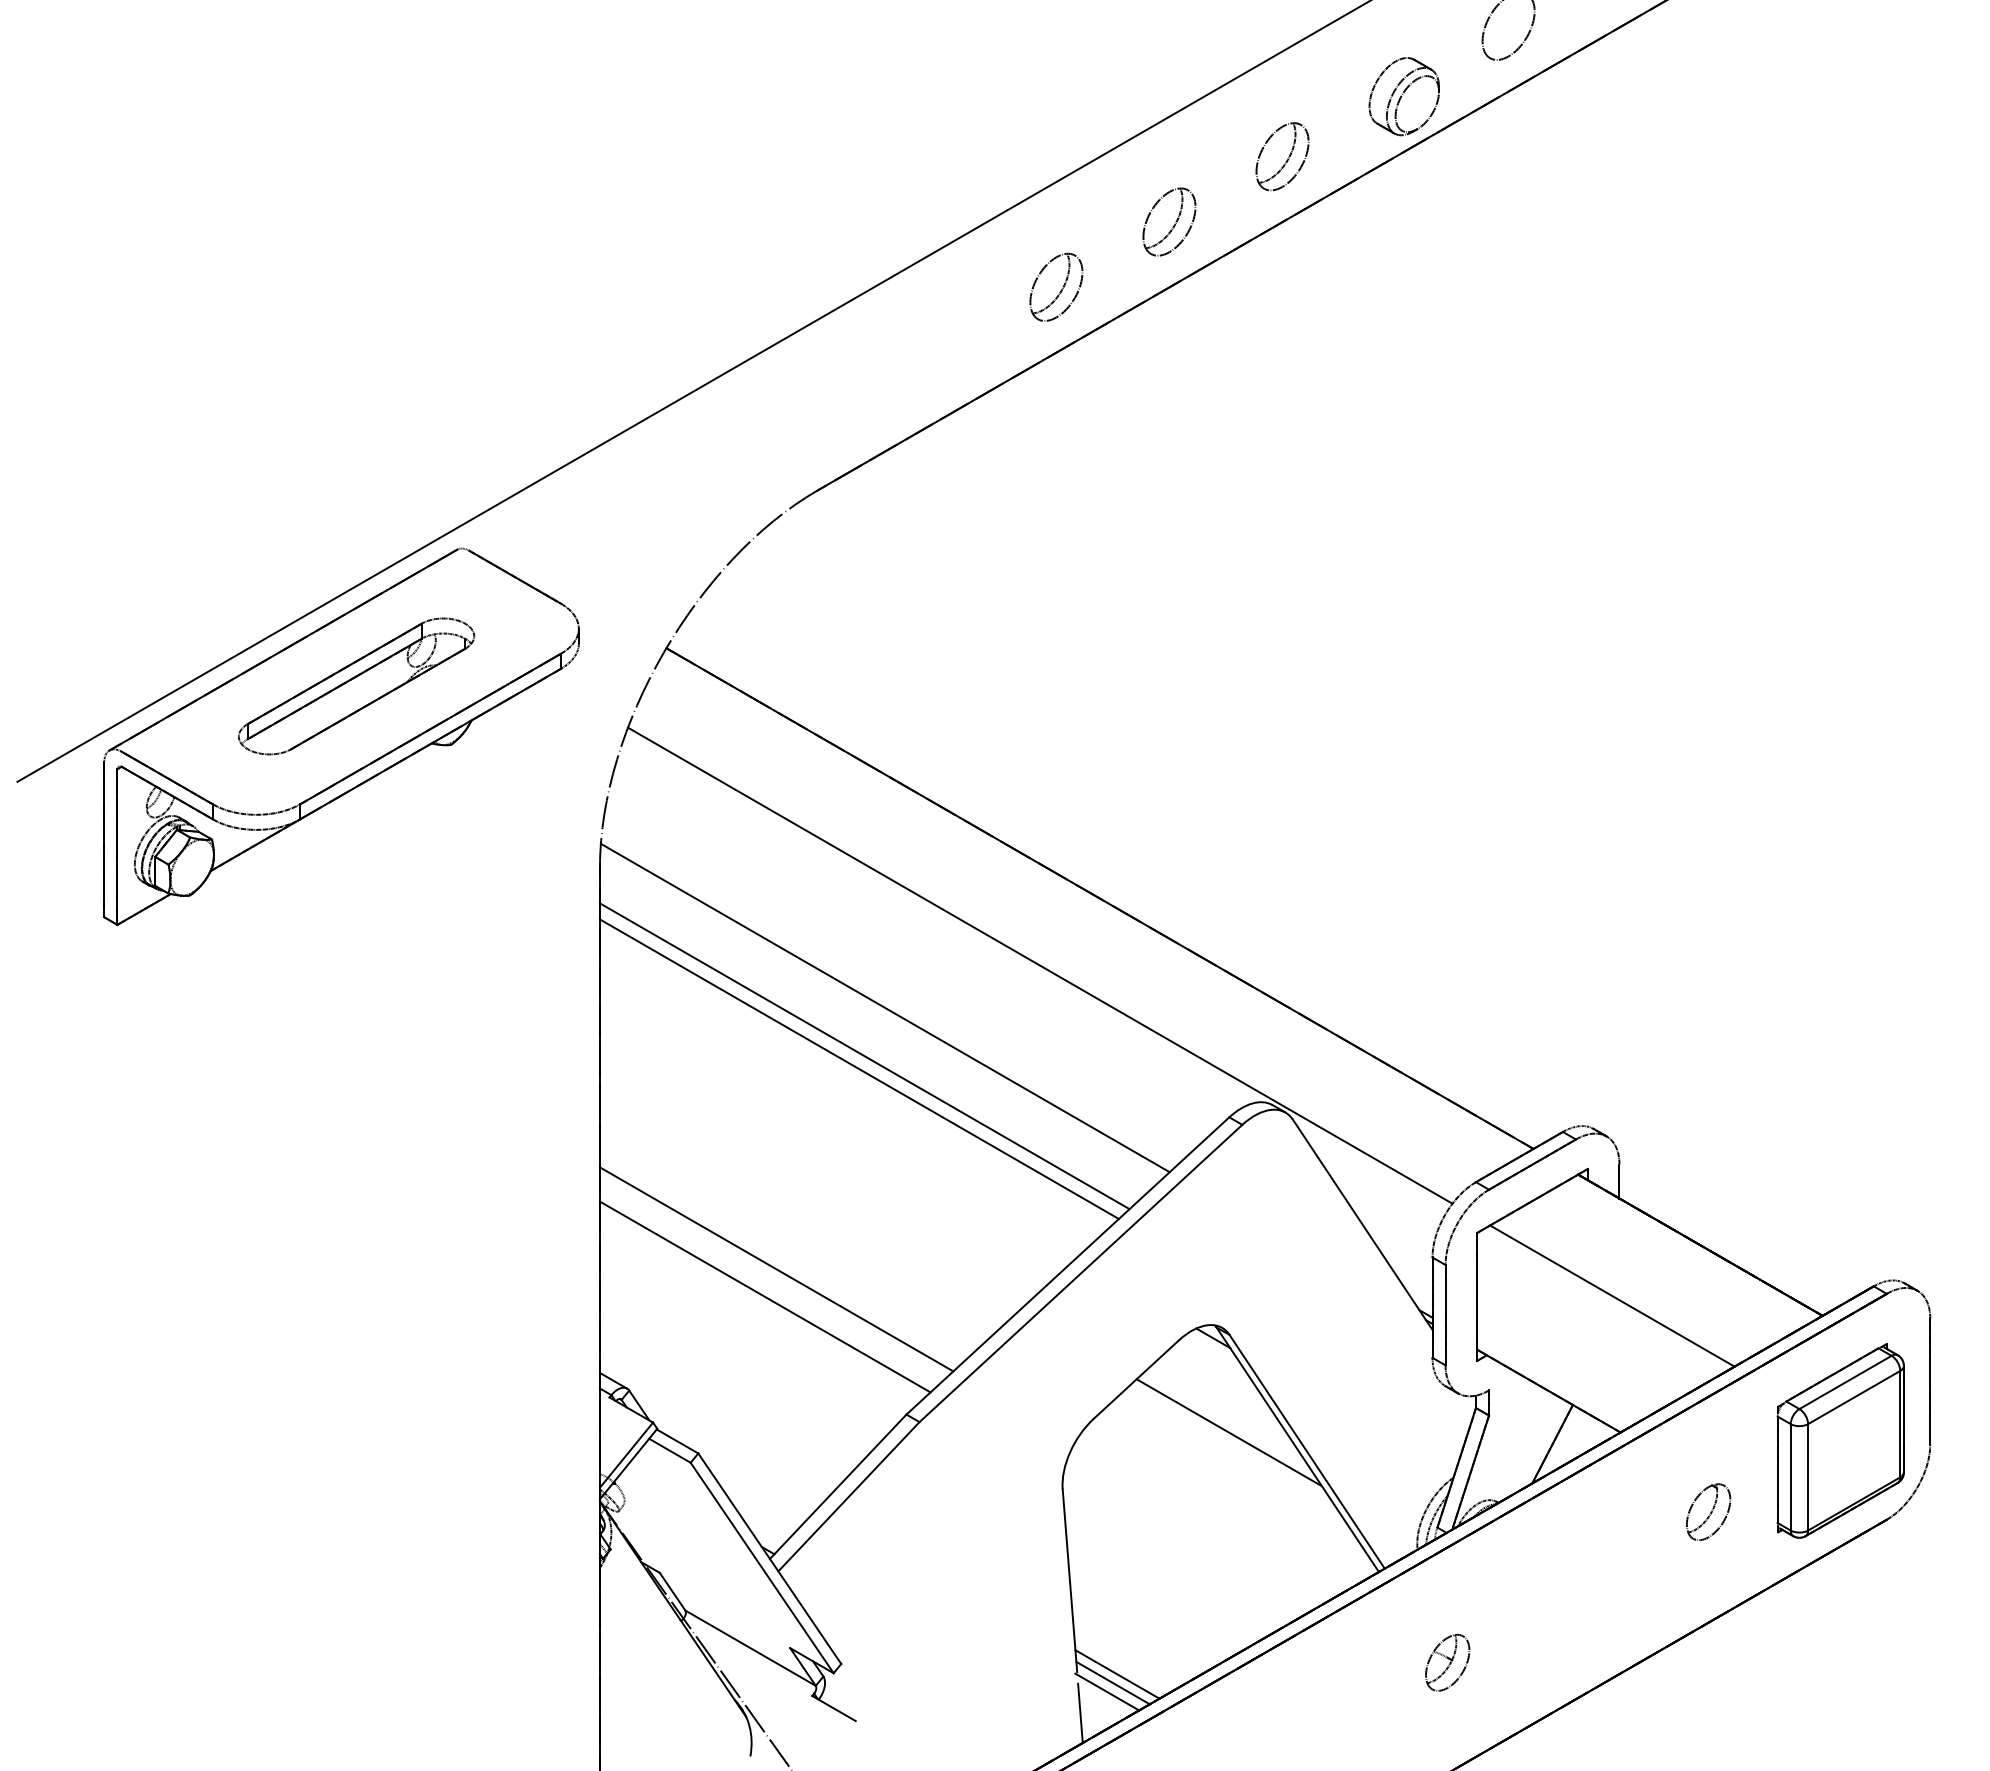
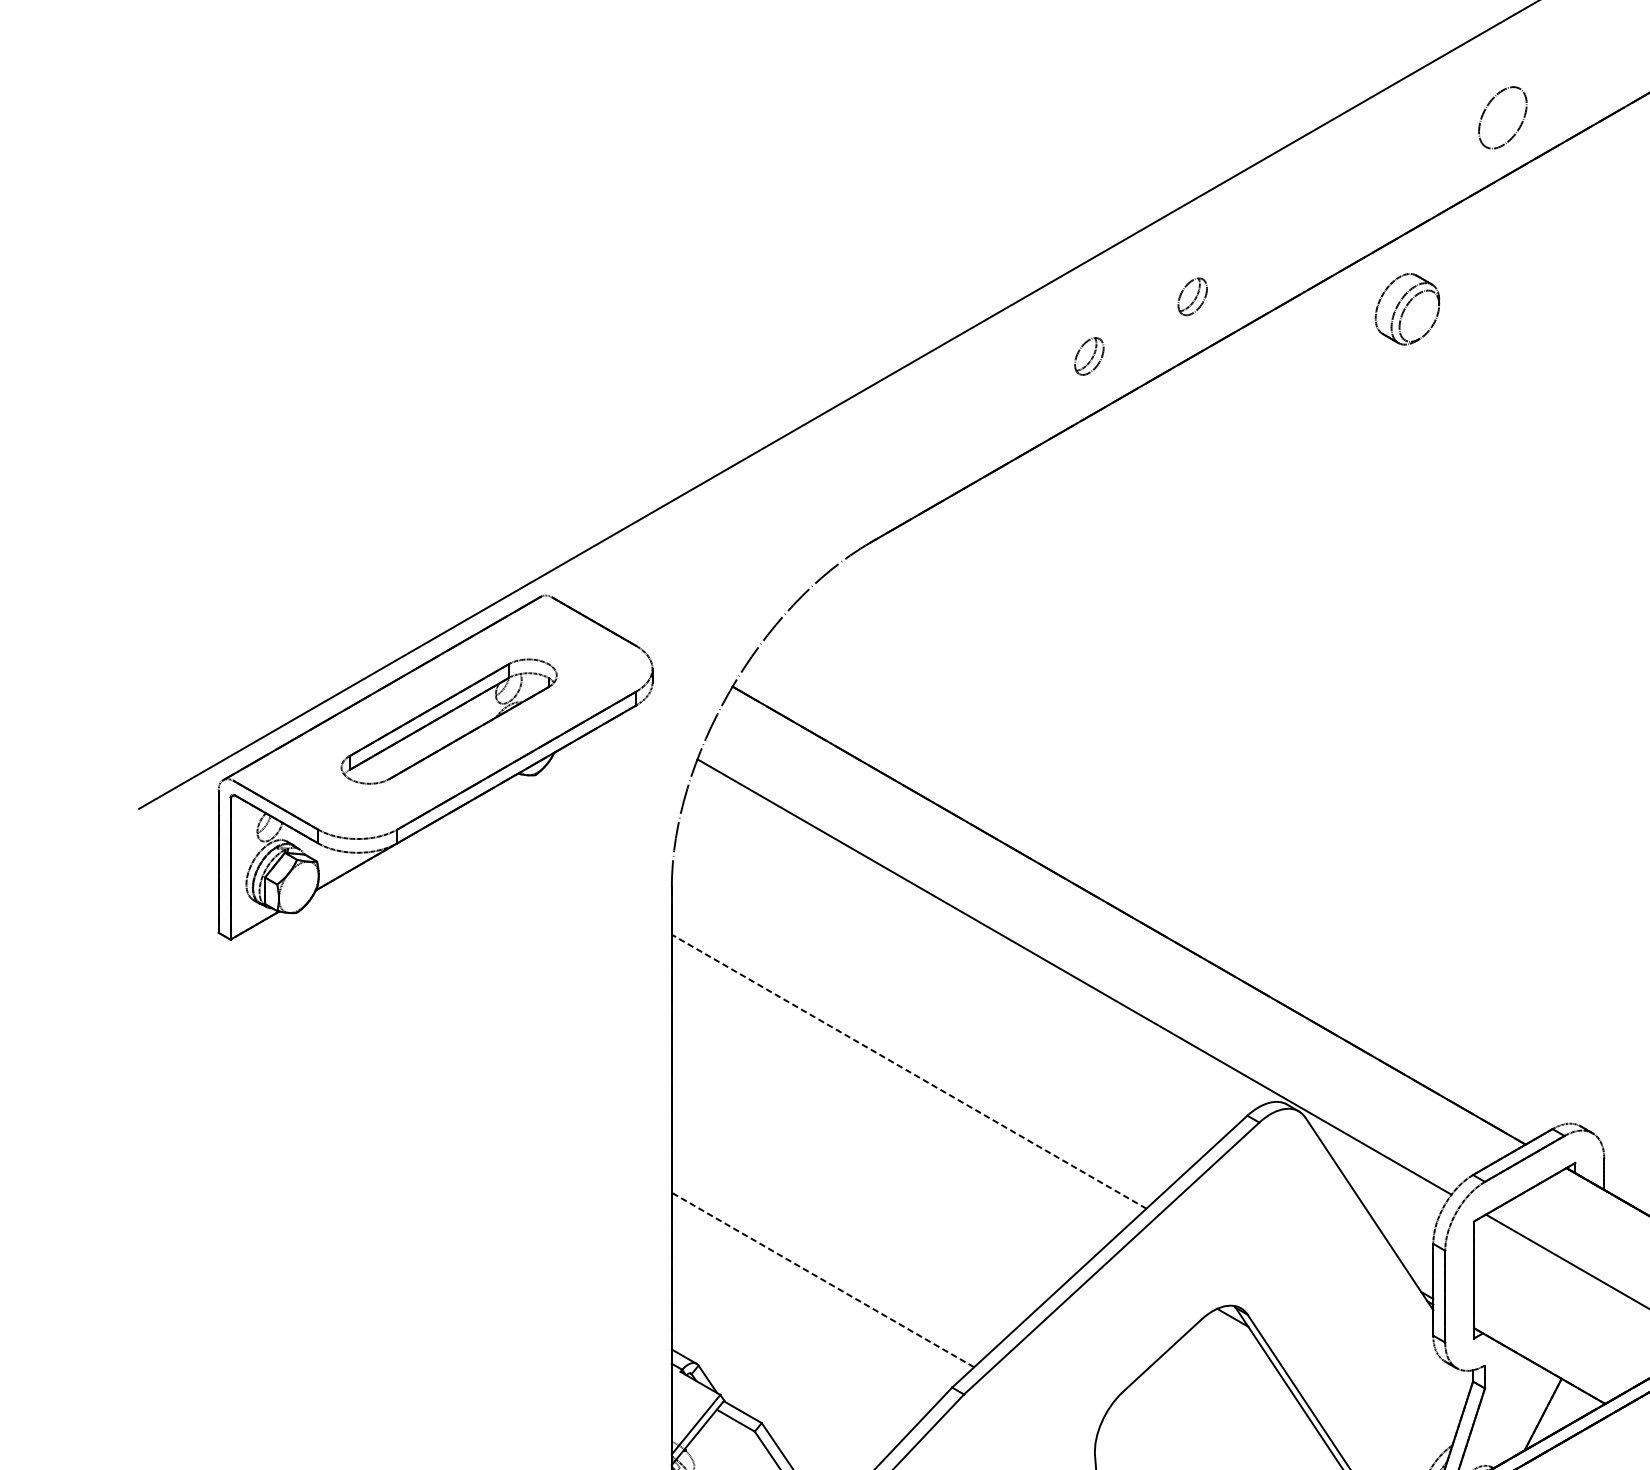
part: (1403, 96) -> (1406, 309), moved
part: (1282, 156) -> (1296, 236), removed
part: (1169, 221) -> (1192, 296), size x0.6
part: (1056, 286) -> (1089, 355), size x0.6
line: (884, 1007) -> (932, 1015), removed
line: (864, 1056) -> (913, 1060), removed
line: (859, 1069) -> (909, 1071), solid -> dashed
line: (776, 1269) -> (833, 1254), removed
line: (765, 1297) -> (823, 1280), solid -> dashed
line: (1228, 1432) -> (1246, 1403), removed

